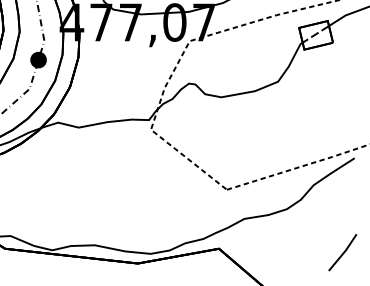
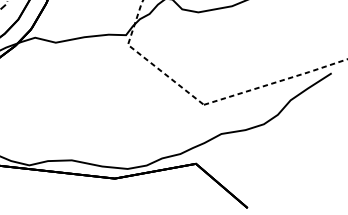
line: (342, 252) -> (319, 167), removed

